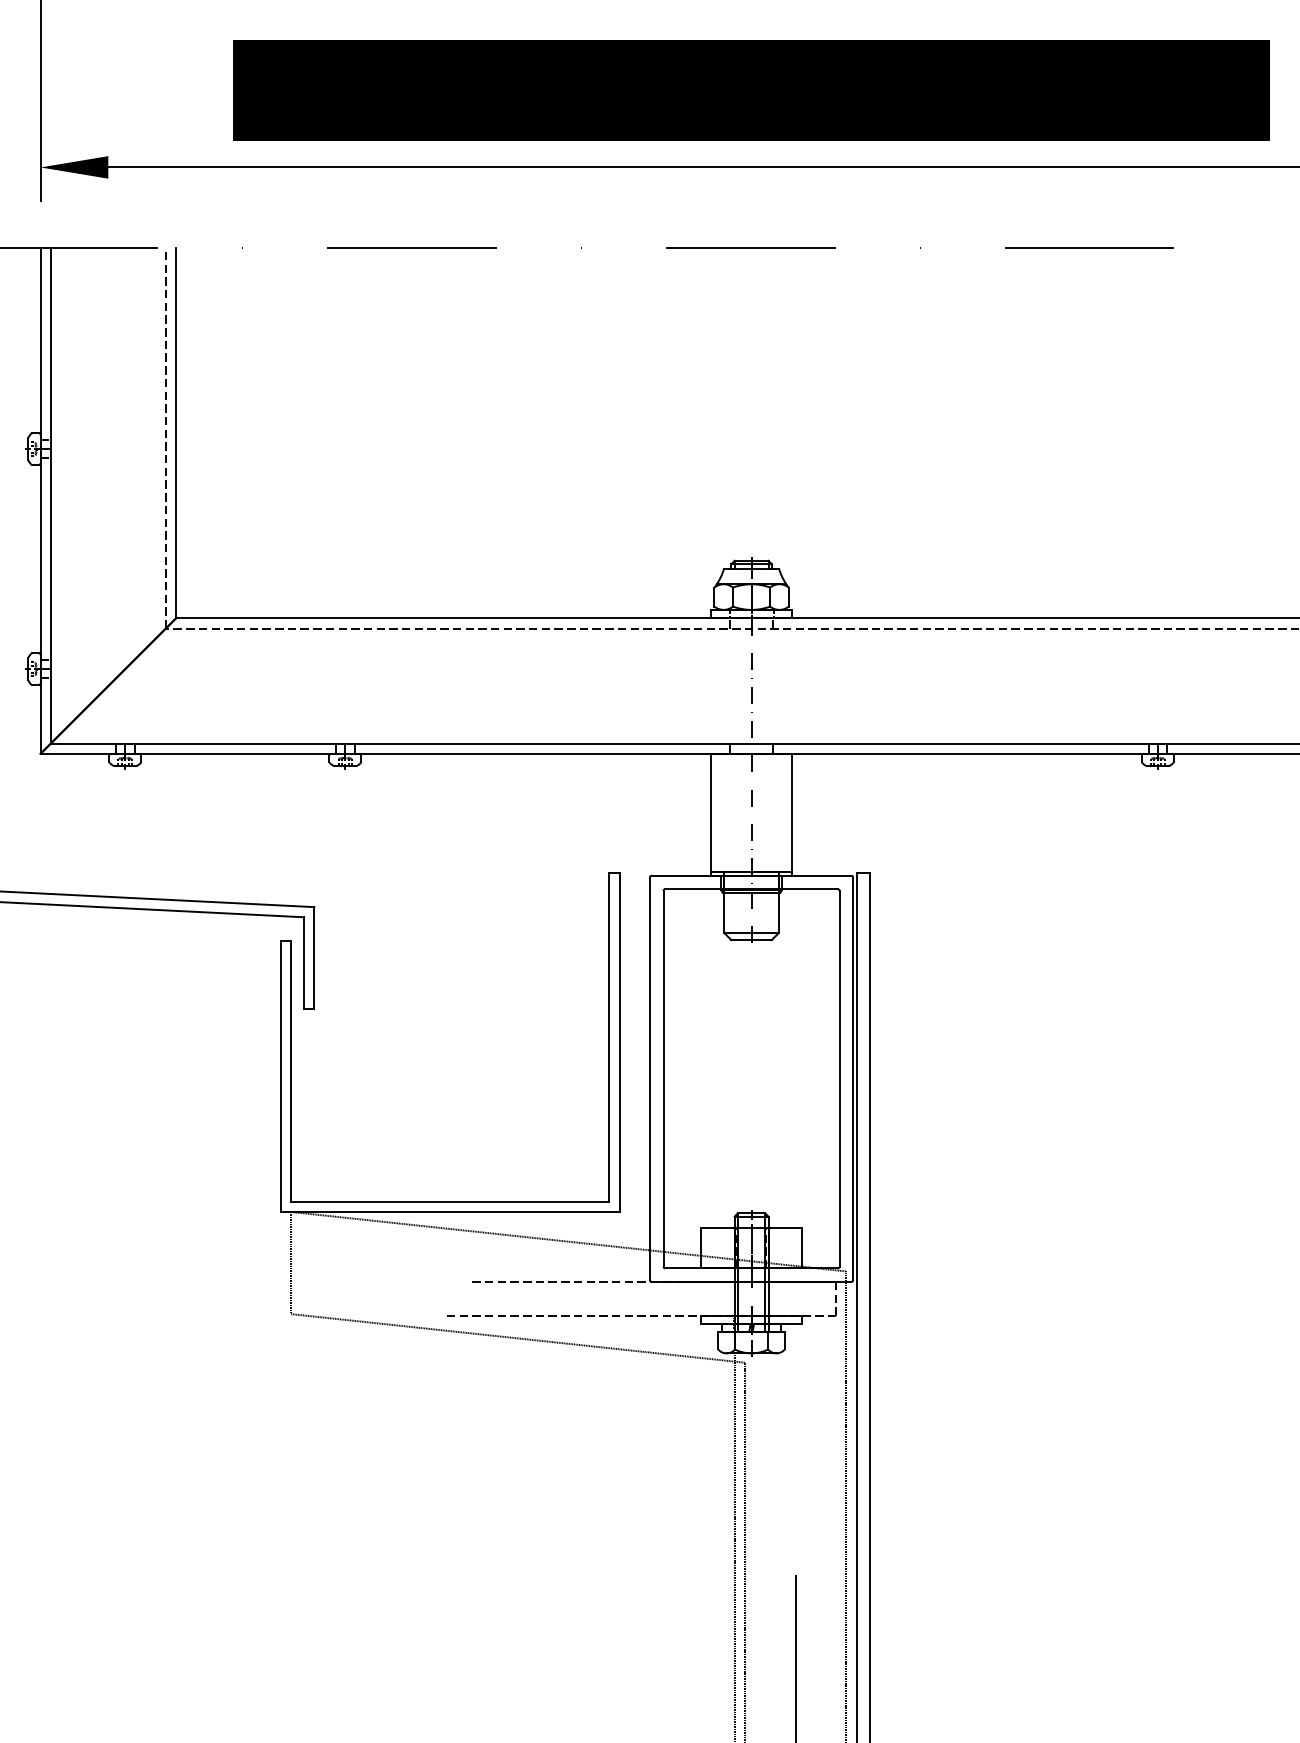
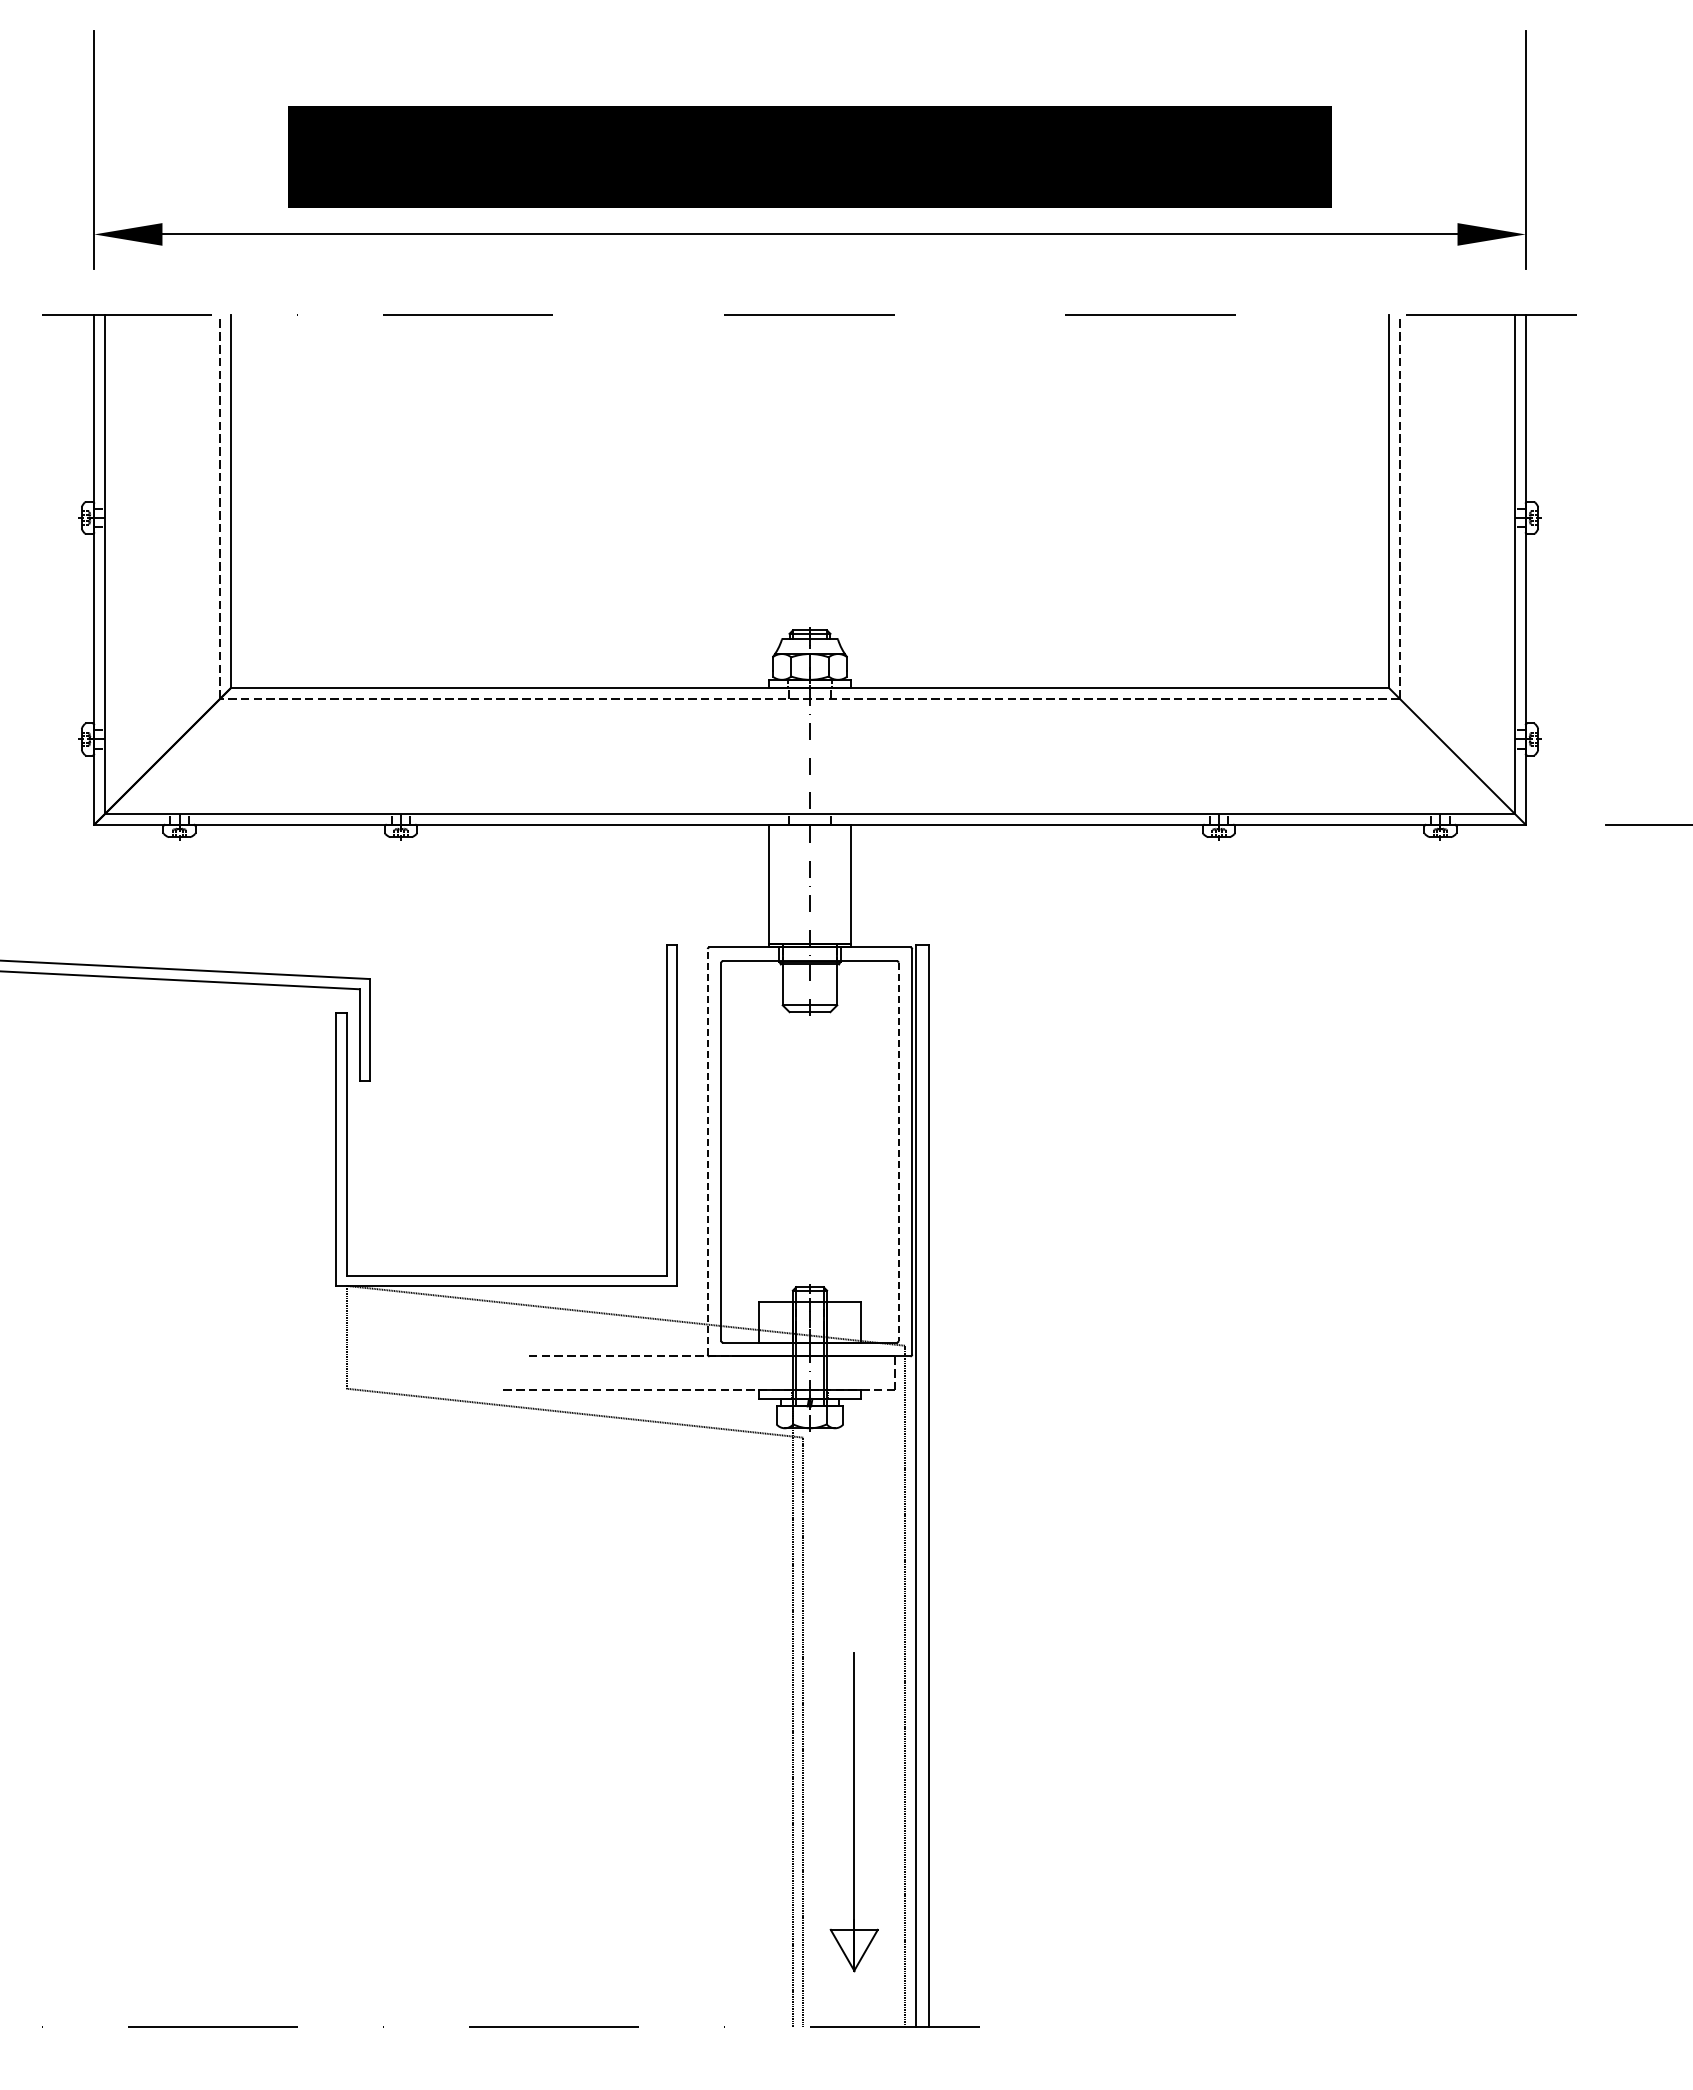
line: (649, 1078) -> (707, 1151), solid -> dashed
line: (839, 1079) -> (898, 1152), solid -> dashed

